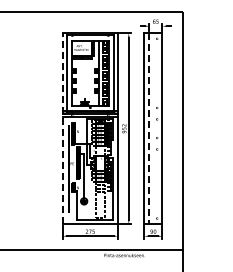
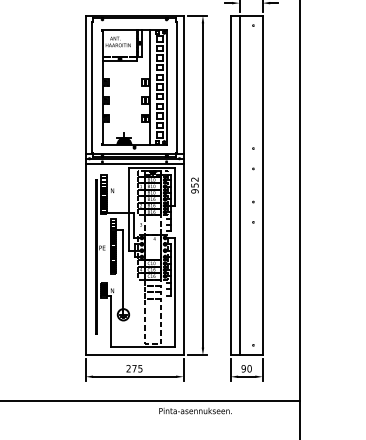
line: (62, 128) -> (84, 185), dashed -> solid
line: (149, 129) -> (239, 186), dashed -> solid

